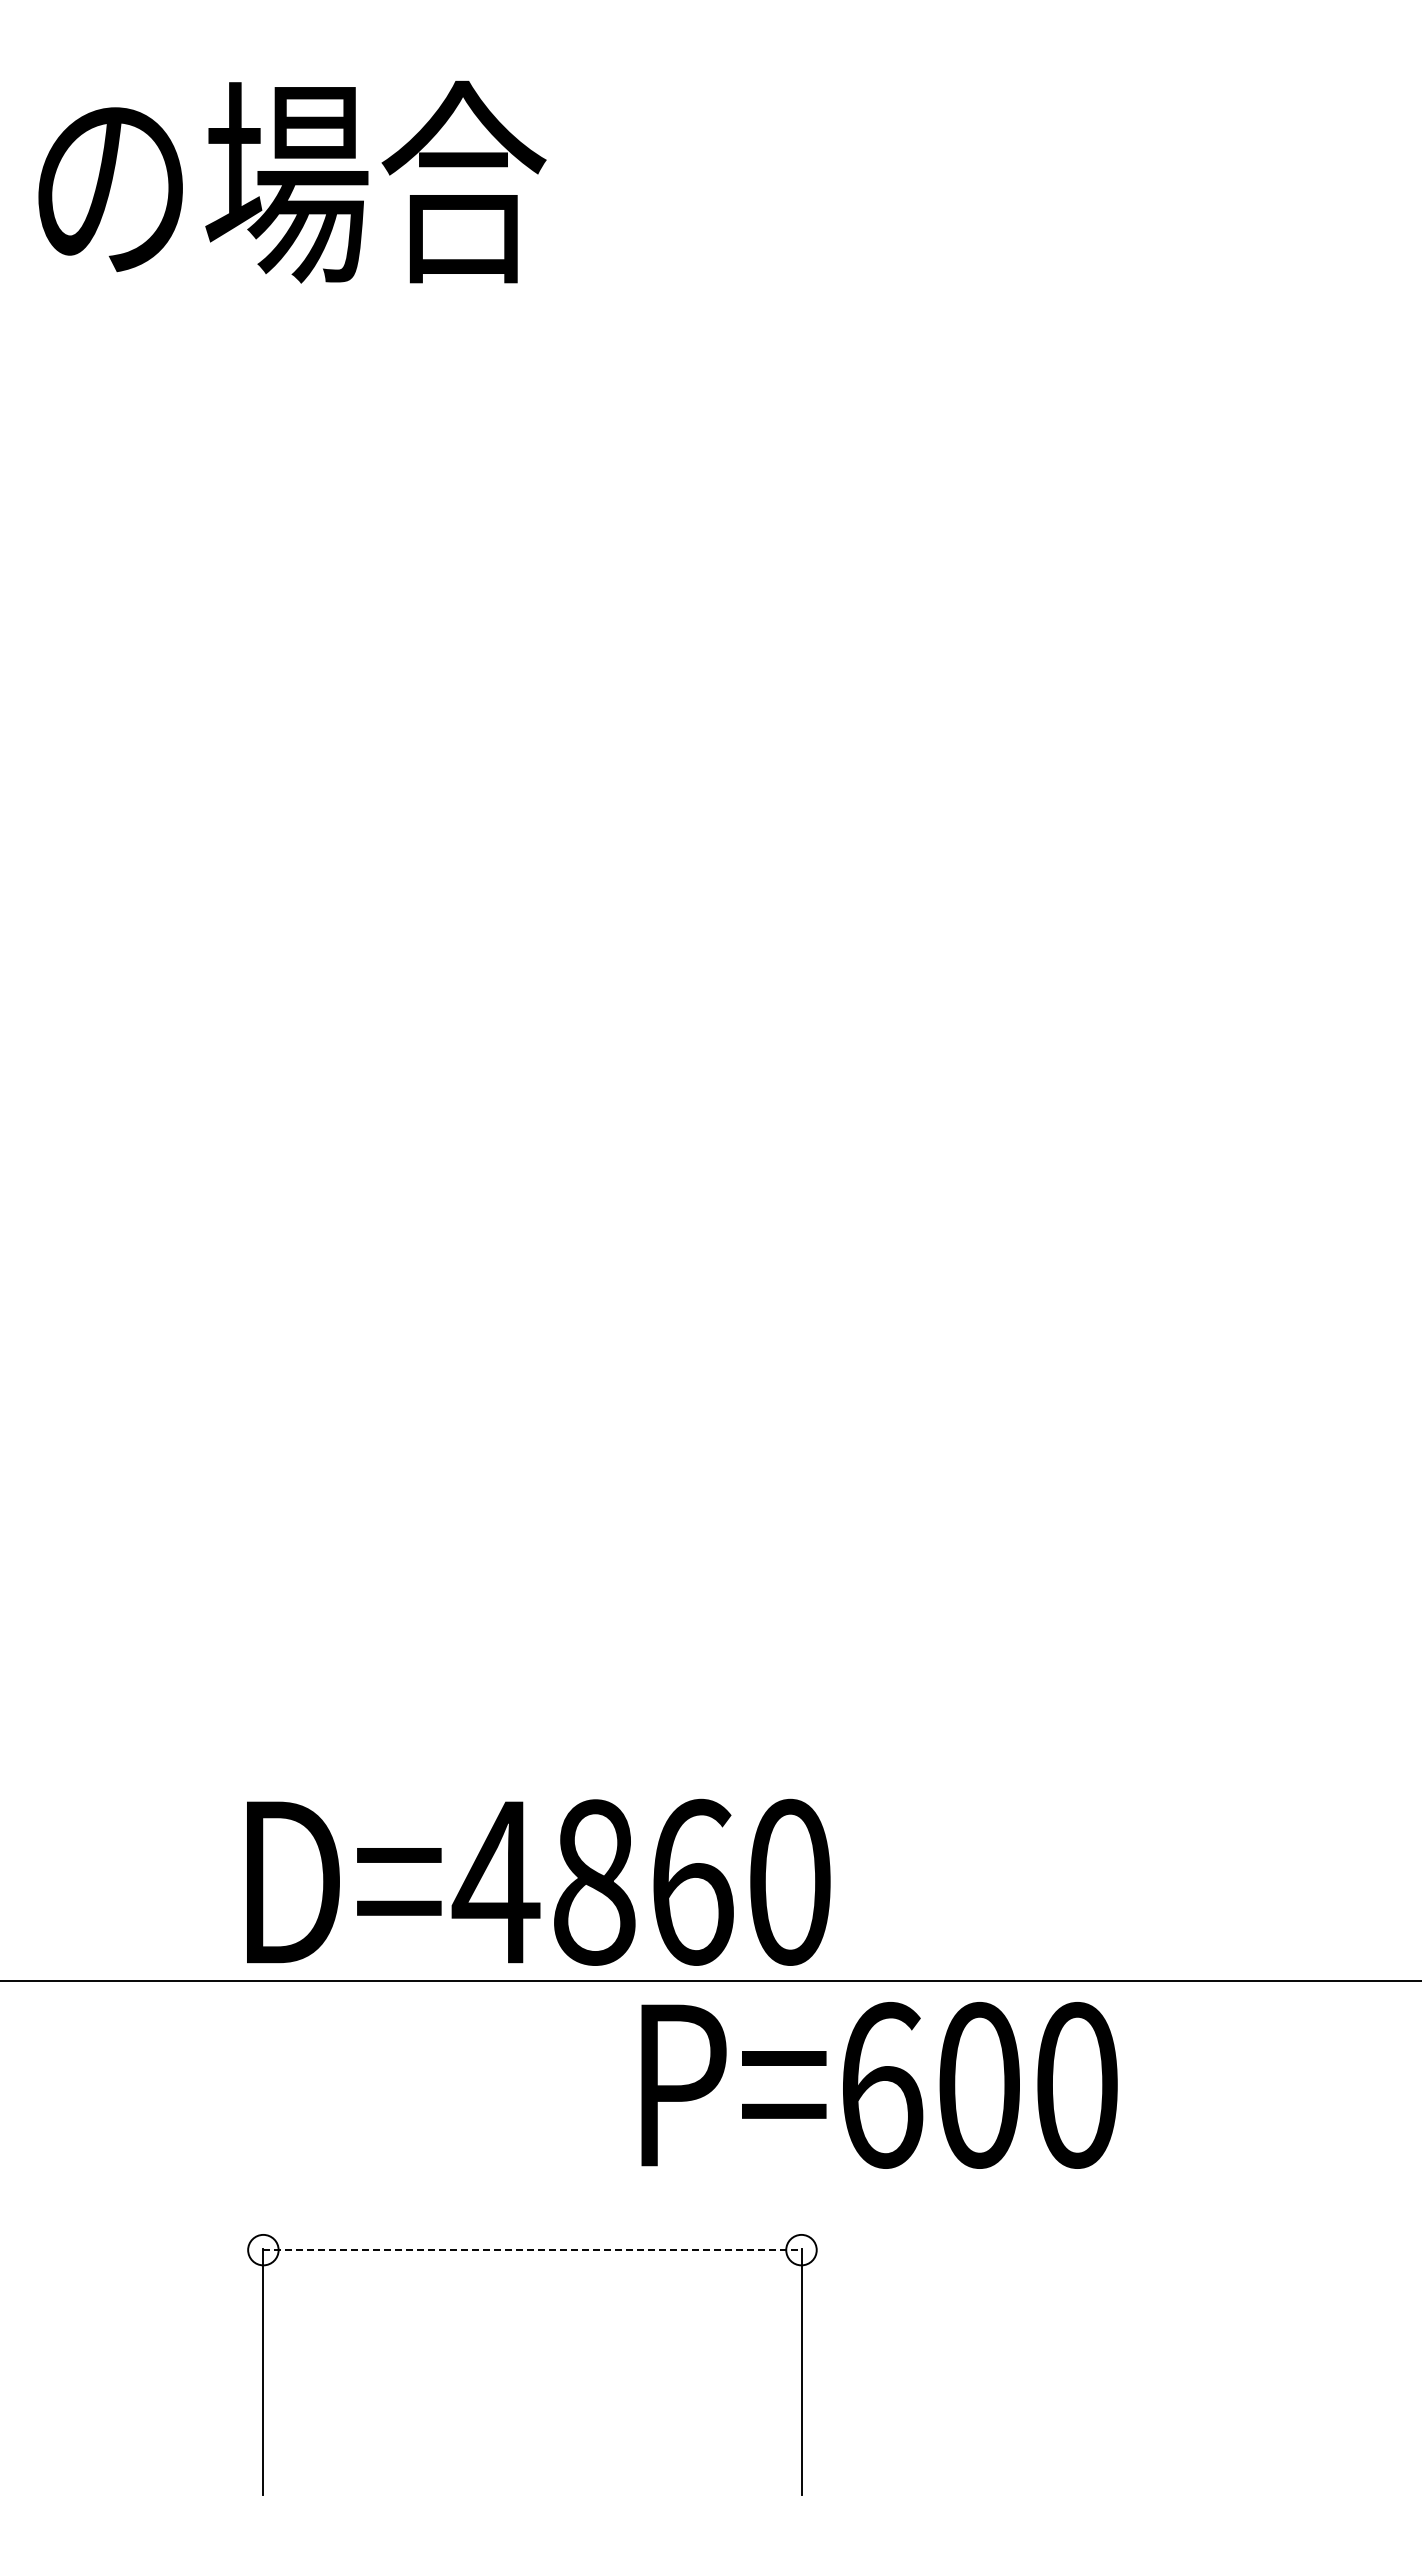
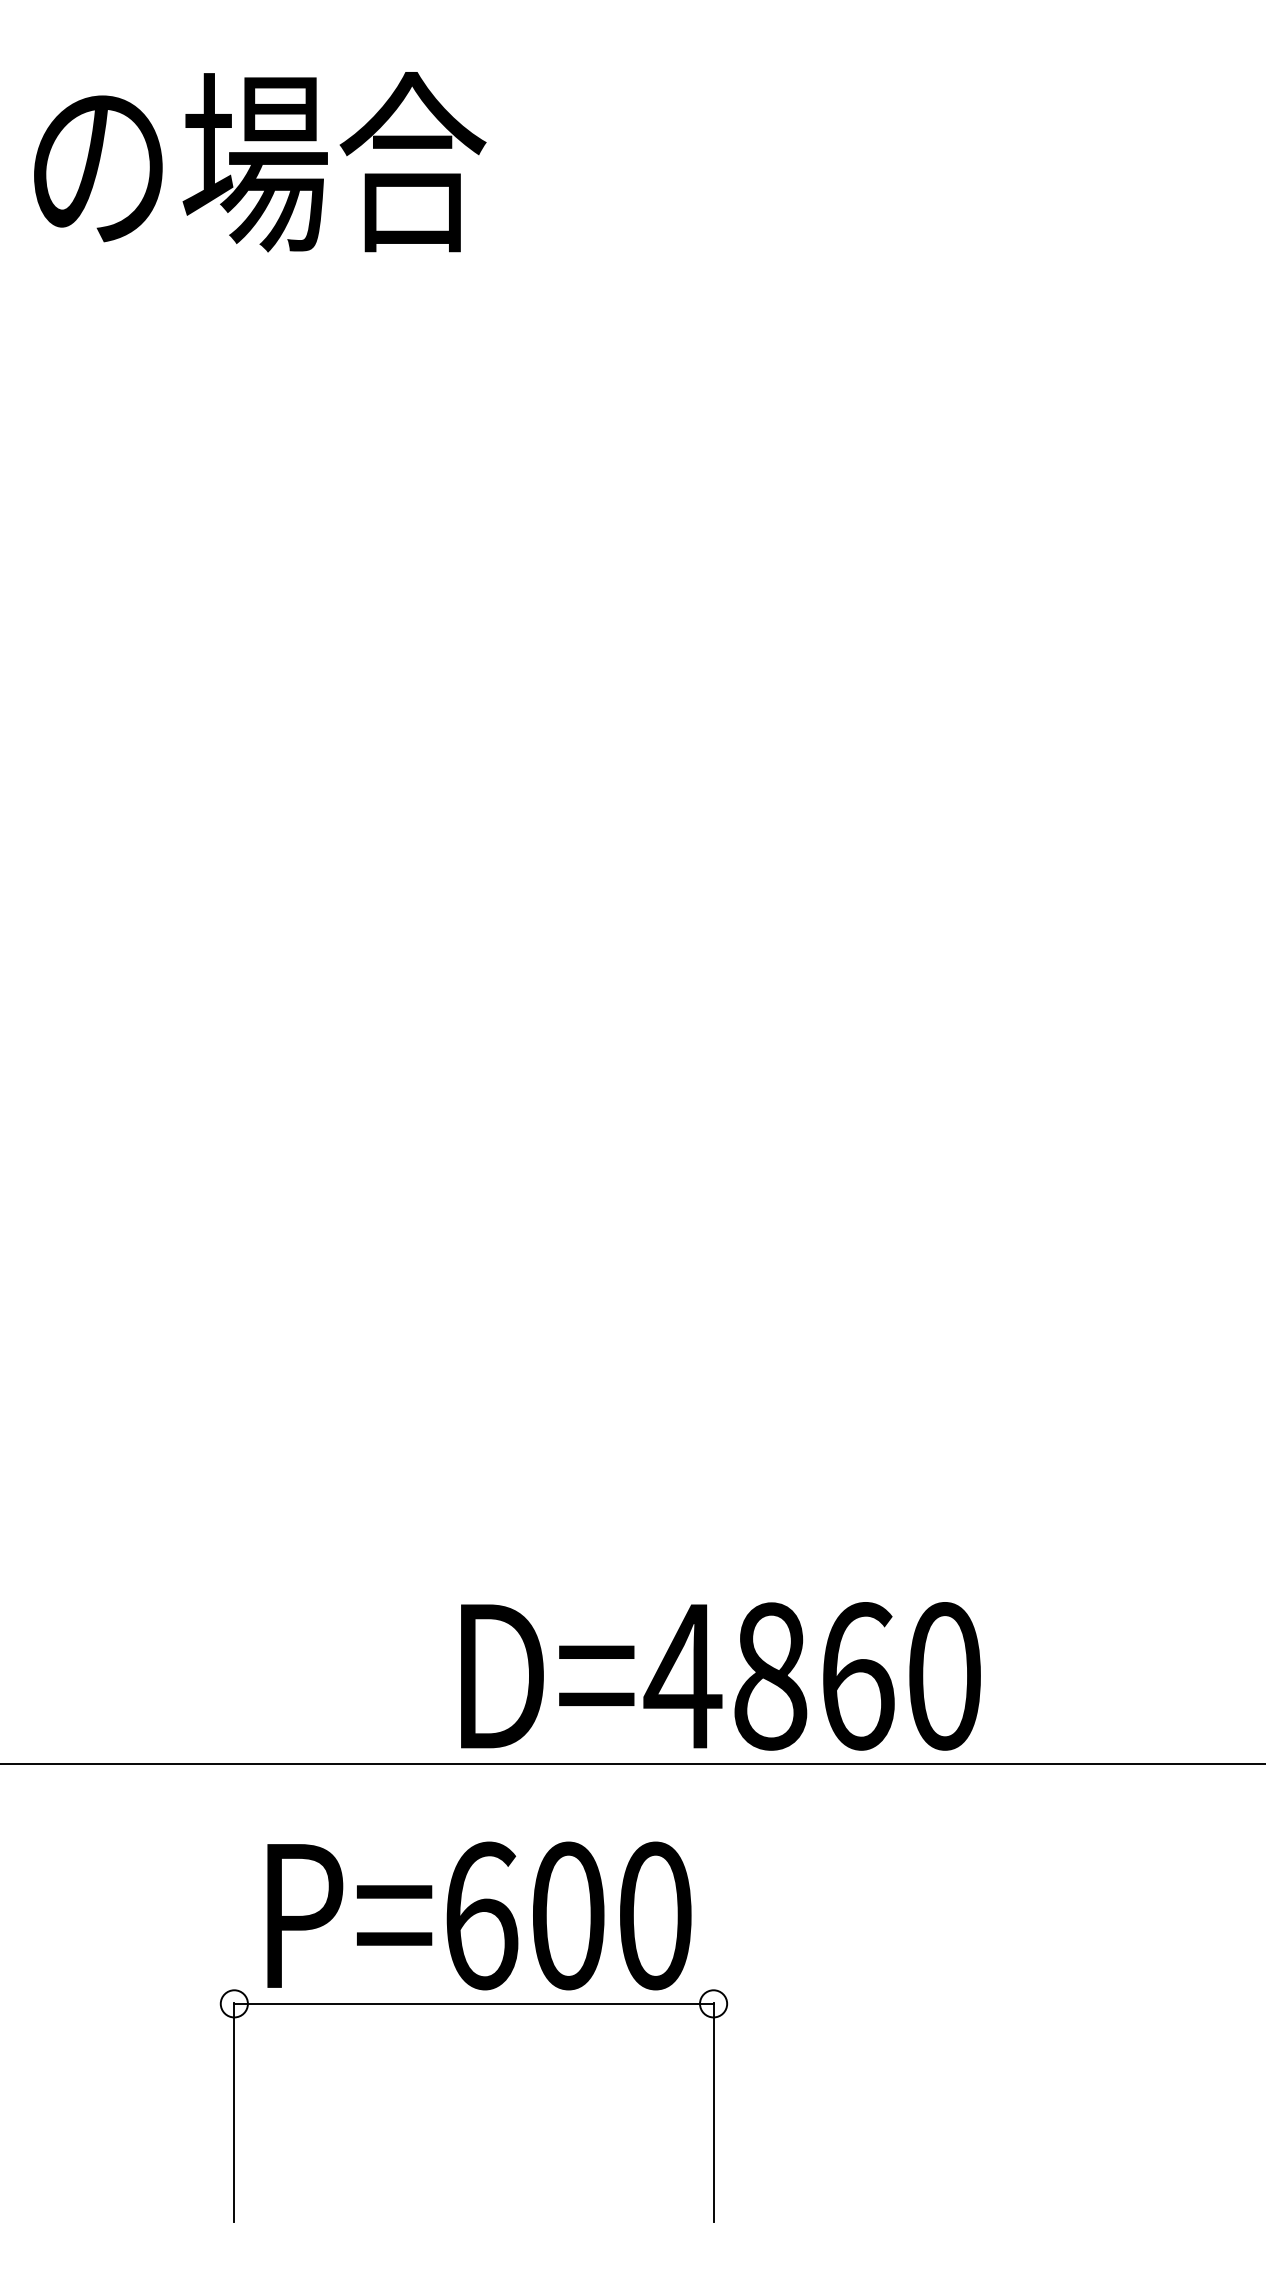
text: (538, 1881) -> (720, 1675), moved
text: (879, 2085) -> (479, 1916), moved
line: (532, 2250) -> (474, 2004), dashed -> solid

